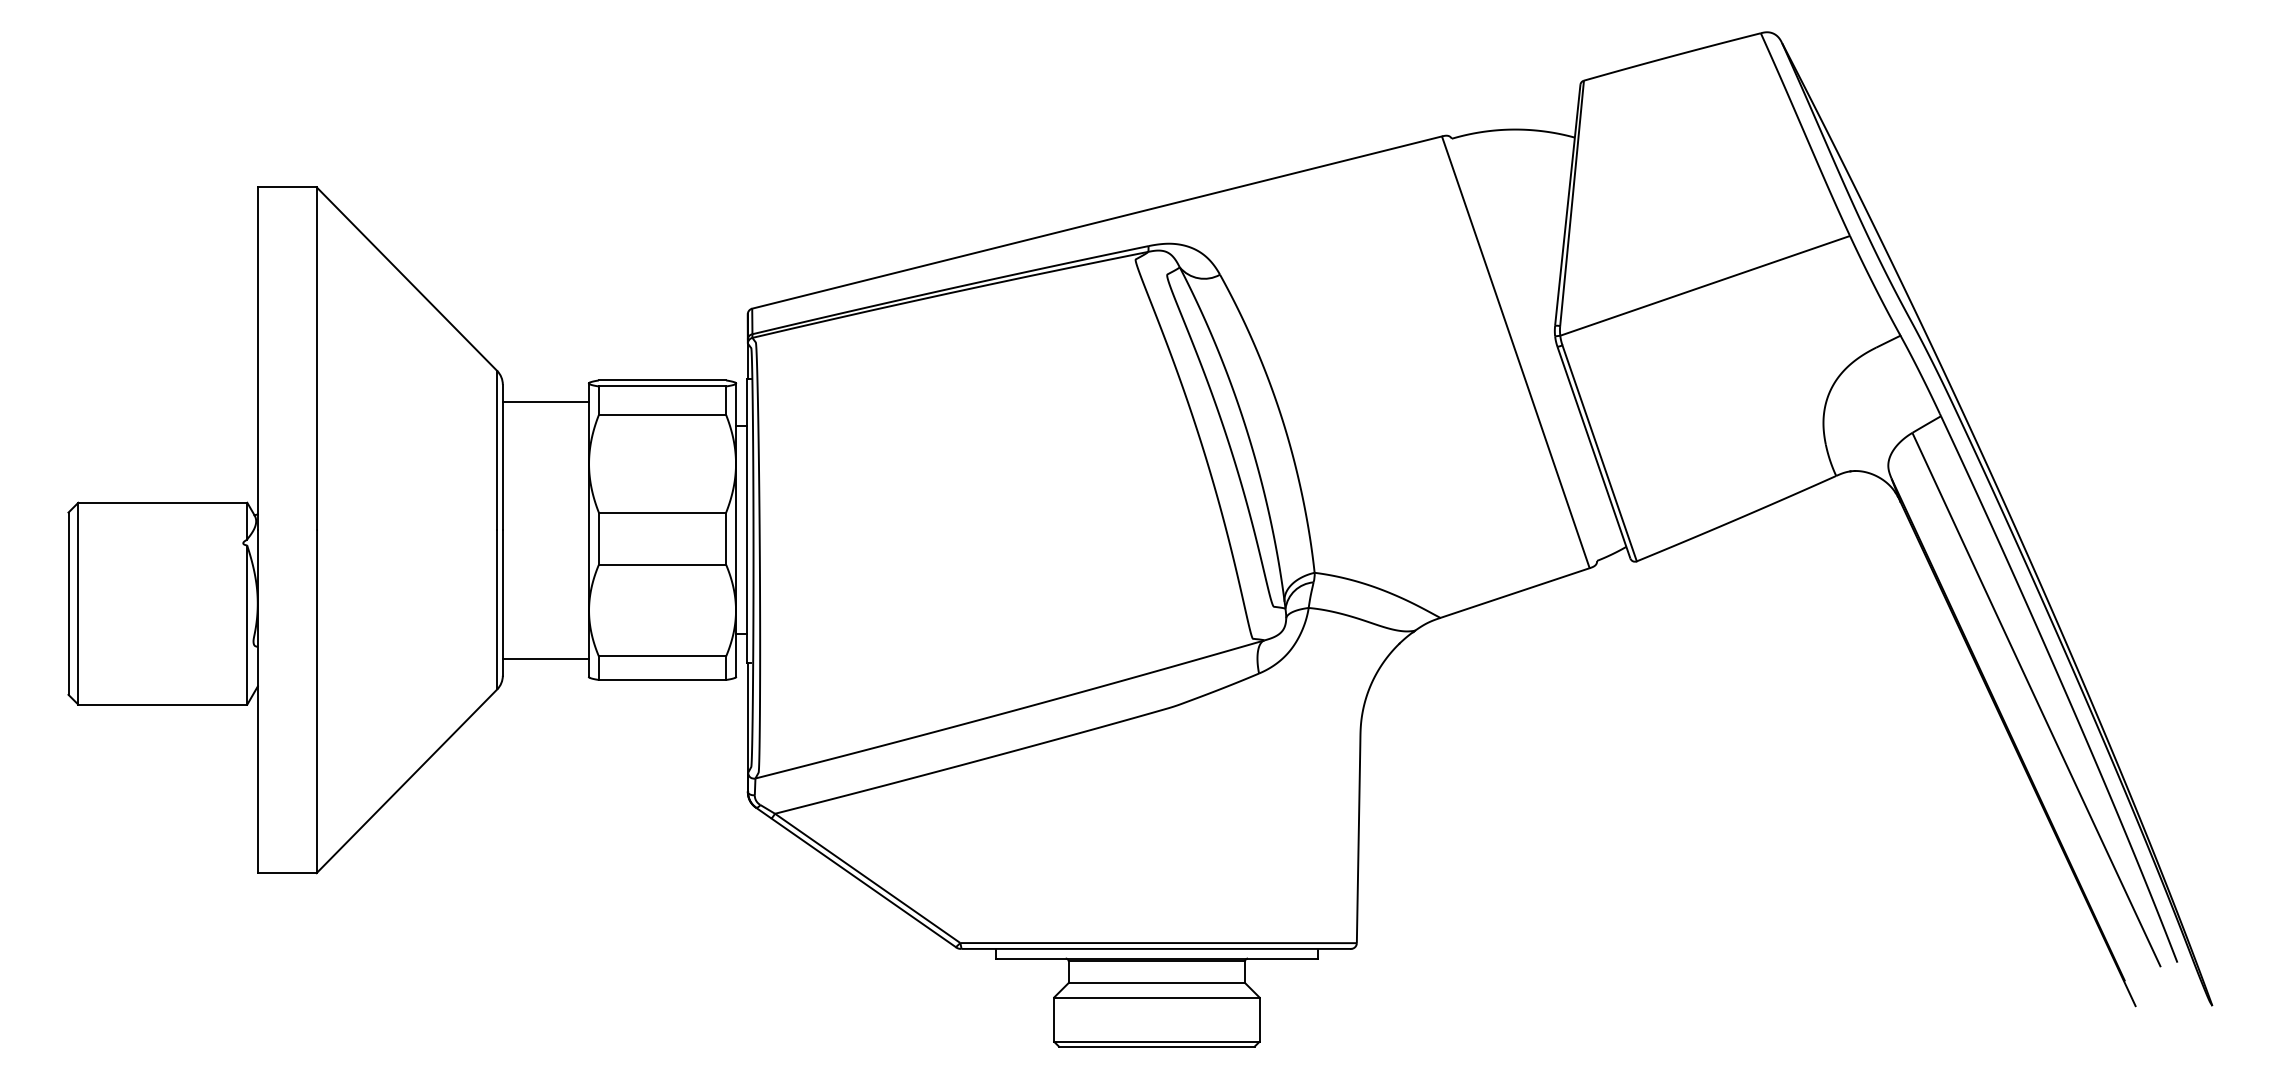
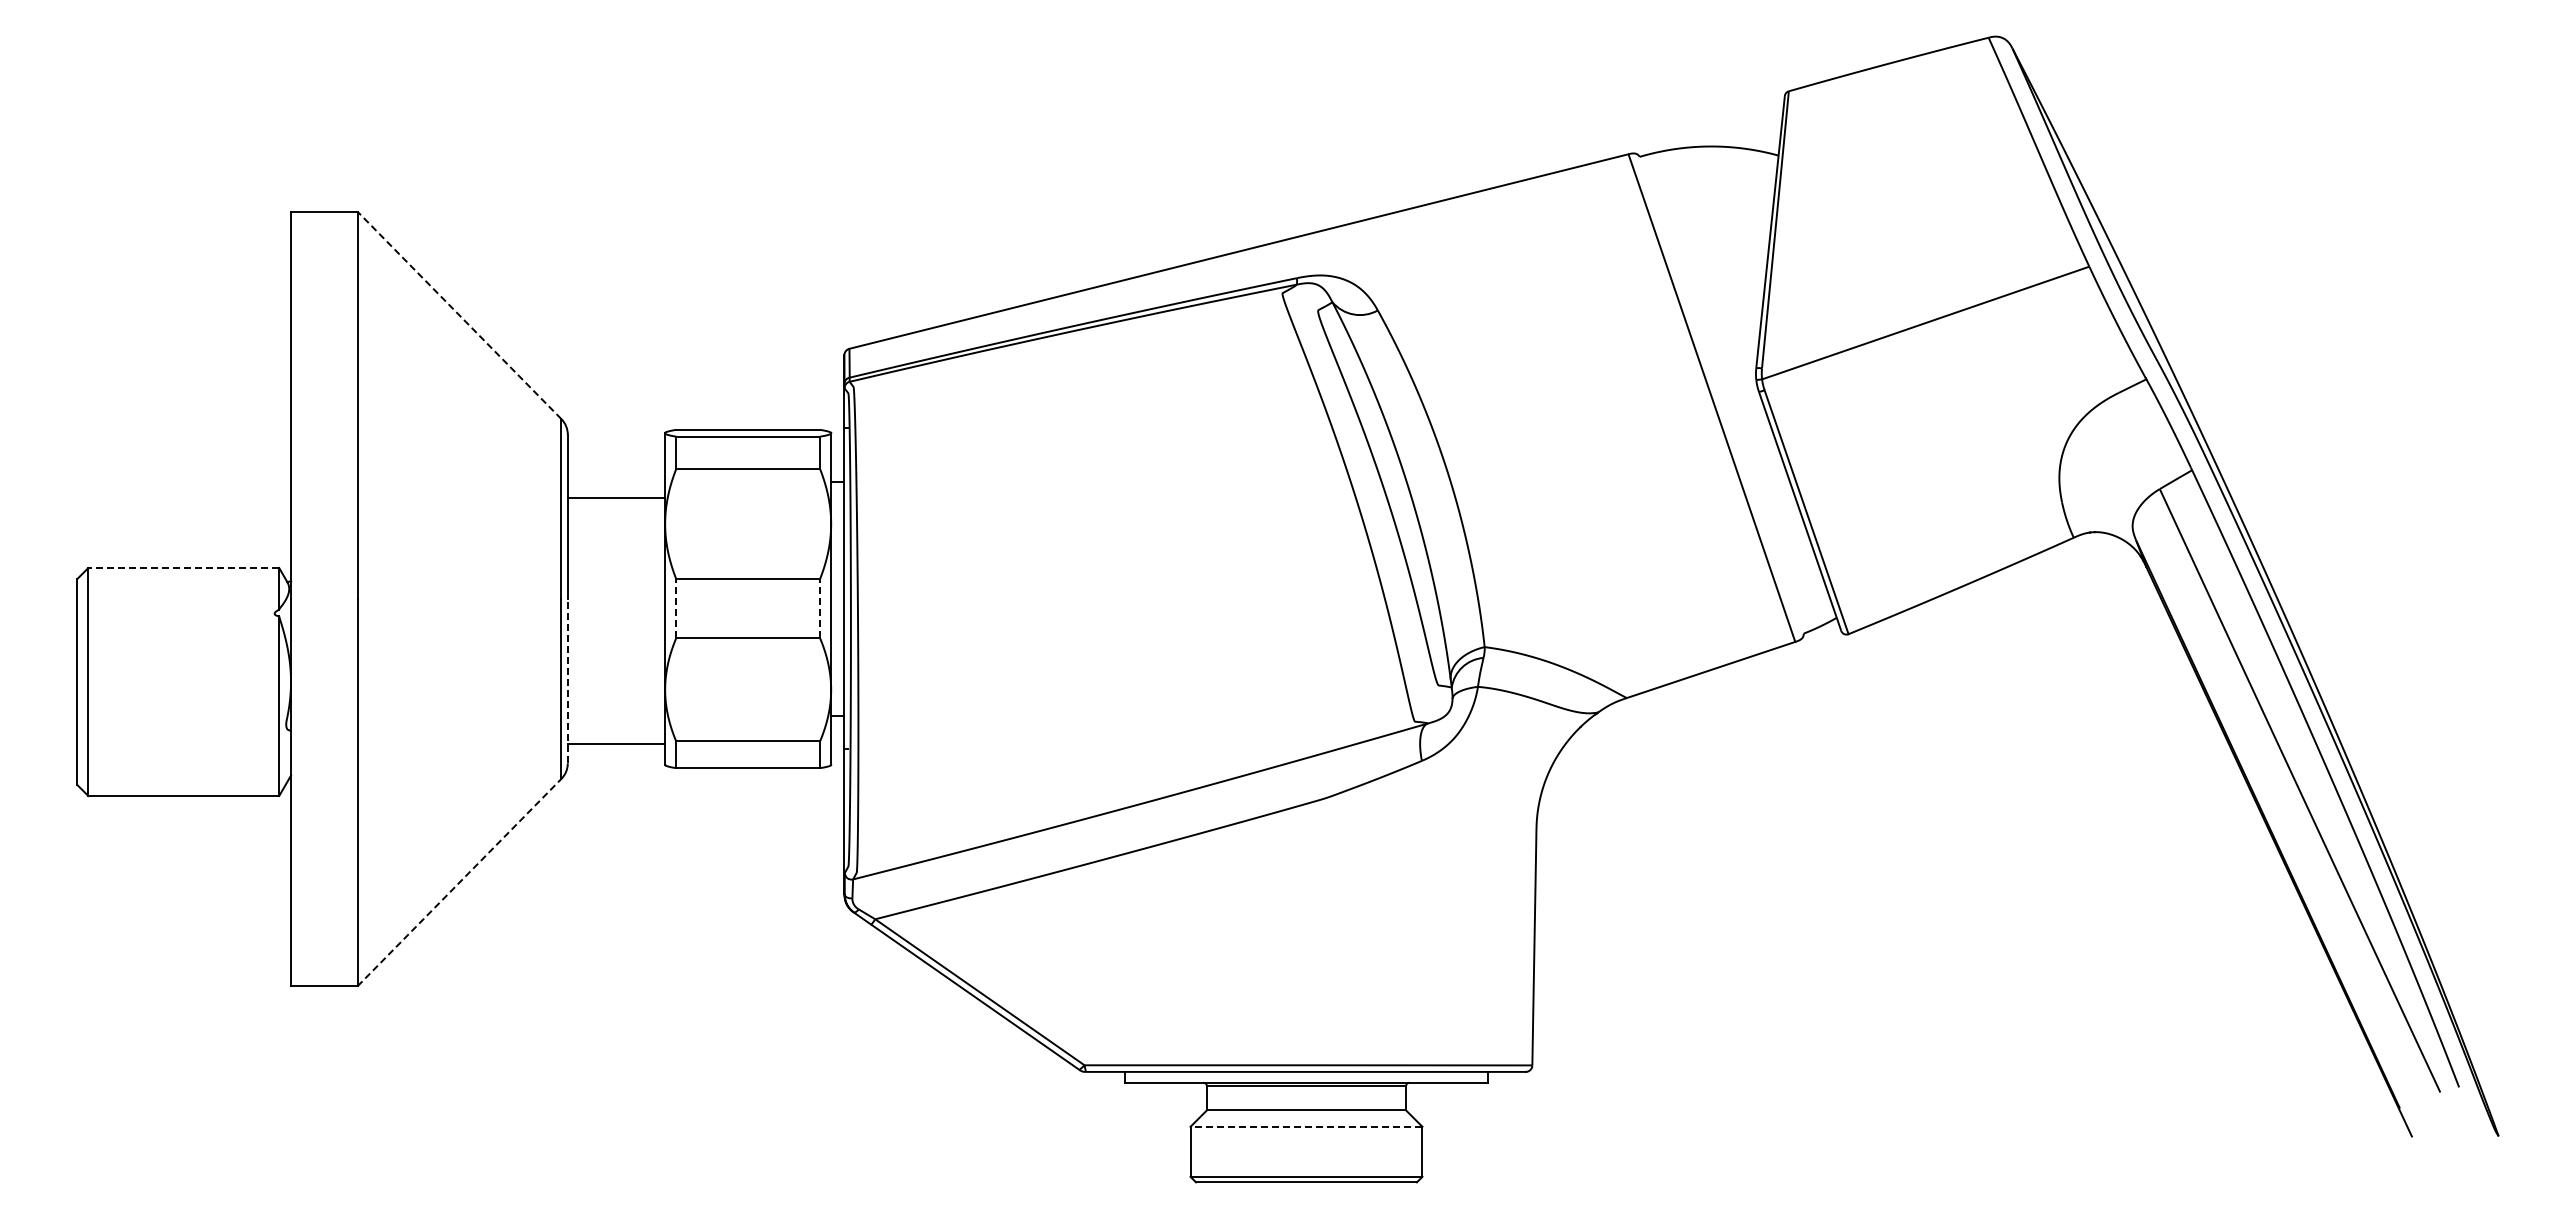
line: (406, 279) -> (459, 315), solid -> dashed
line: (545, 402) -> (616, 498), moved
line: (162, 503) -> (183, 568), solid -> dashed
line: (599, 538) -> (676, 608), solid -> dashed
line: (726, 538) -> (820, 608), solid -> dashed
line: (502, 602) -> (567, 680), solid -> dashed
line: (406, 781) -> (459, 882), solid -> dashed
line: (1156, 997) -> (1306, 1126), solid -> dashed

